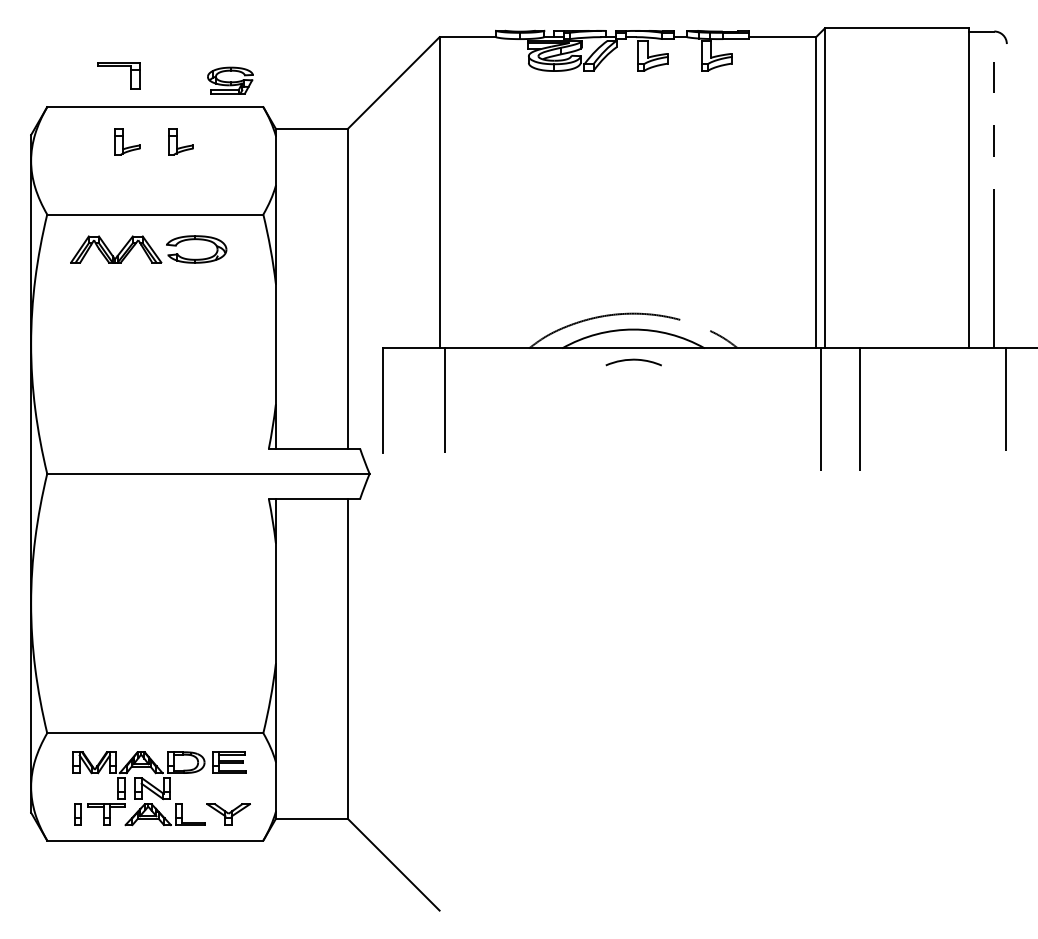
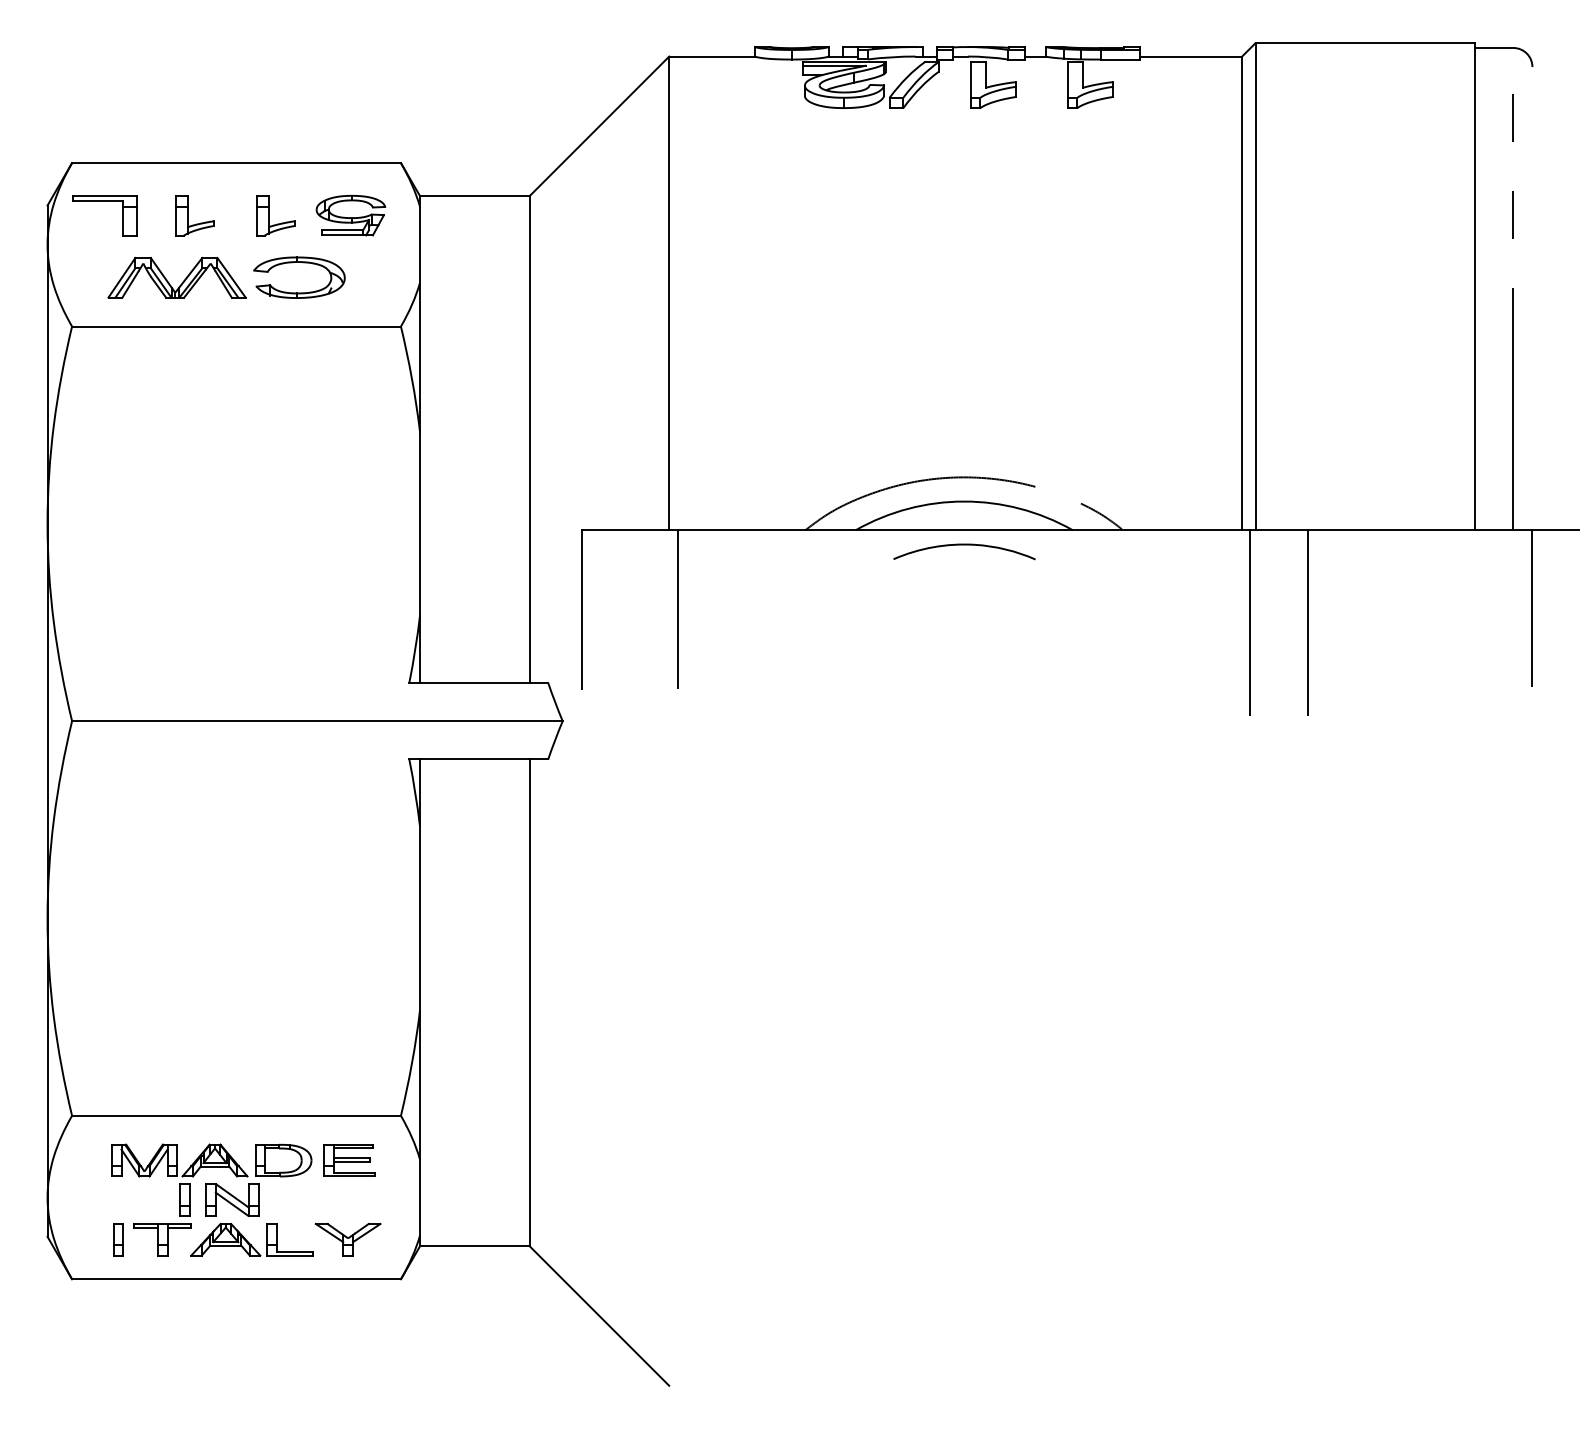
part: (118, 66) -> (104, 201), moved
part: (230, 80) -> (350, 215), moved
part: (148, 249) -> (226, 277), moved
part: (633, 362) -> (964, 551), size x1.67

